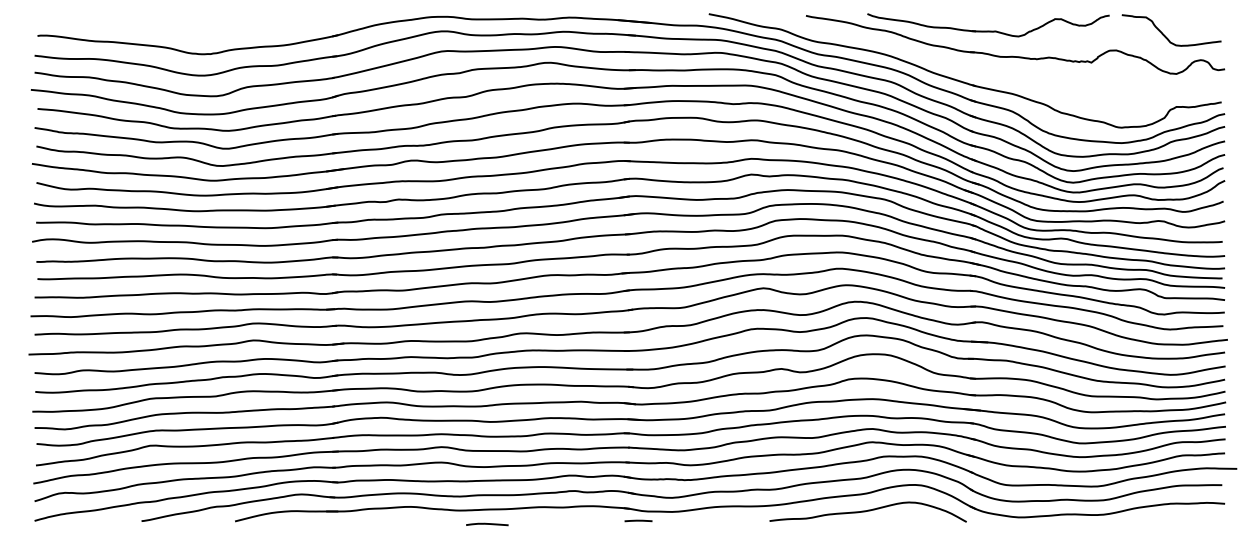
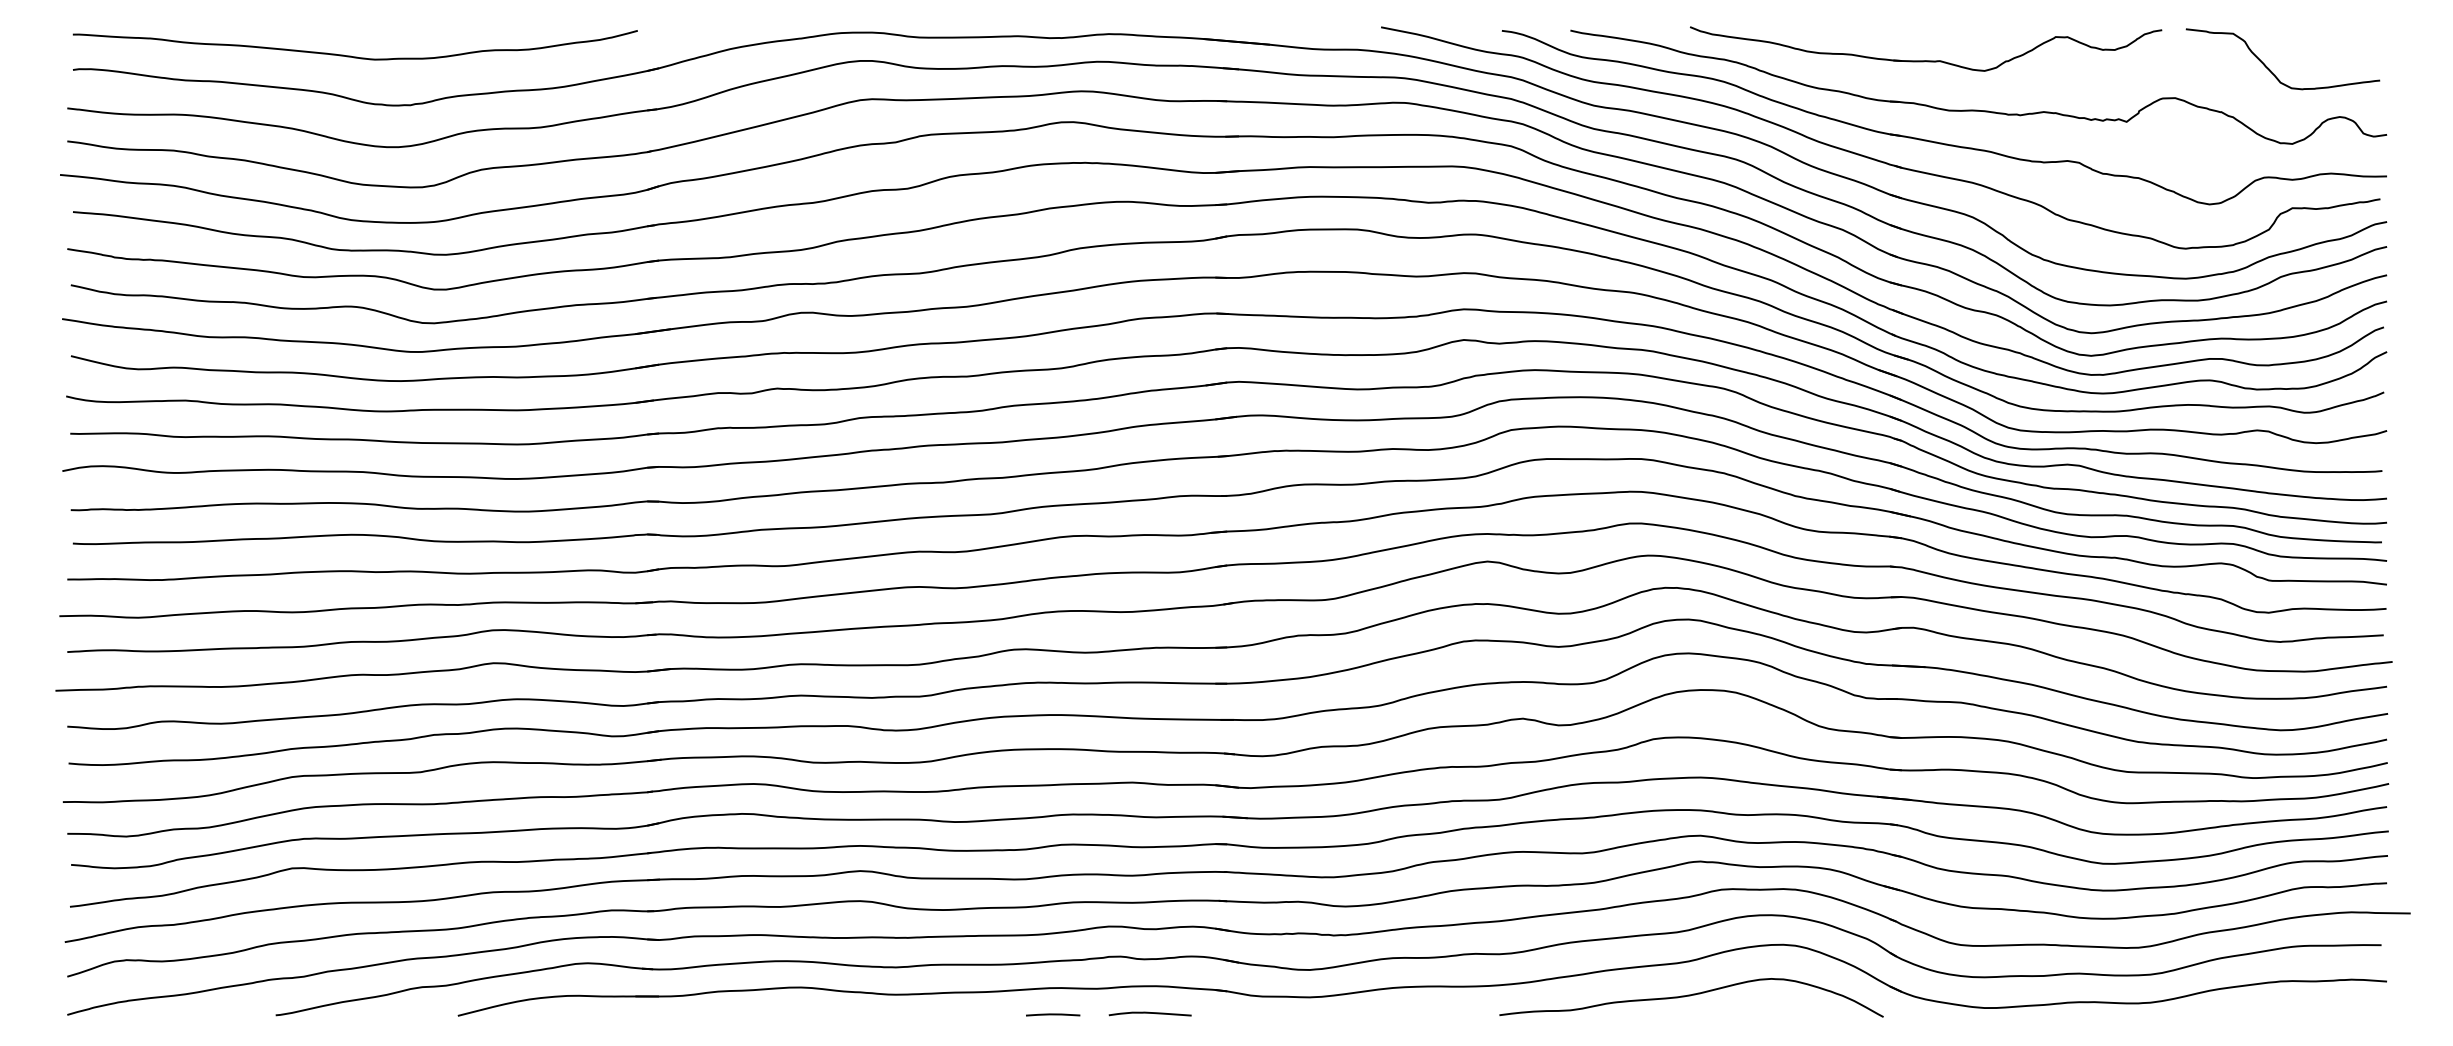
curve: (182, 28) -> (355, 55), added
part: (996, 72) -> (1941, 141), added
line: (638, 520) -> (1053, 1014), moved
curve: (487, 524) -> (1150, 1014), moved

